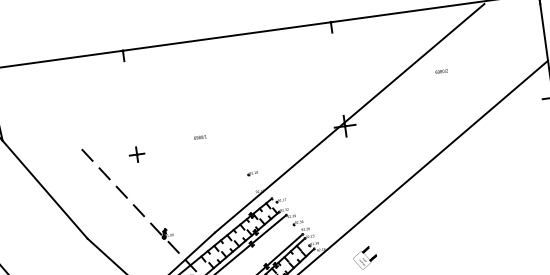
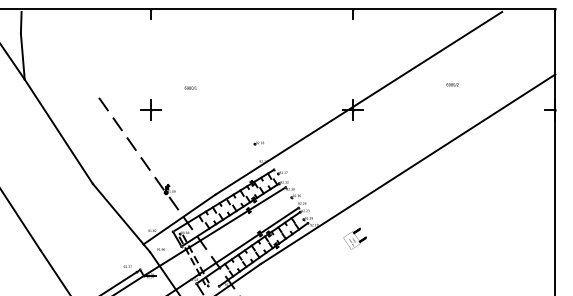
text: (441, 71) -> (452, 84), moved
text: (200, 136) -> (190, 87), moved
part: (136, 153) -> (150, 109), size x1.43

